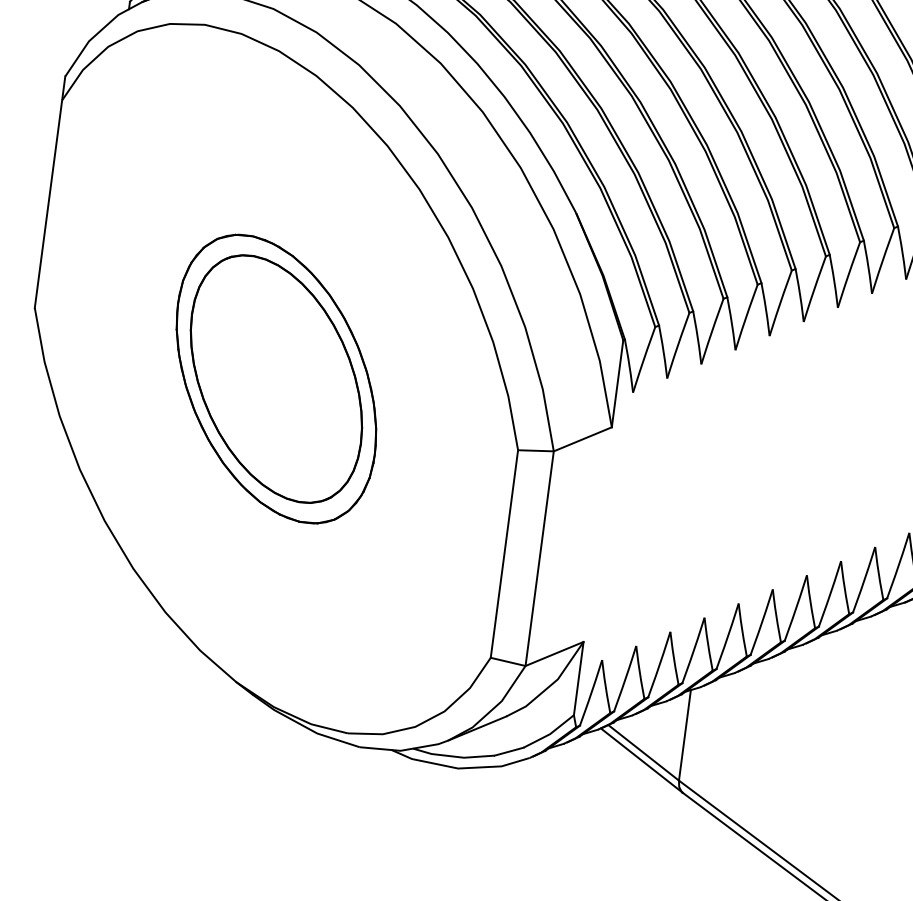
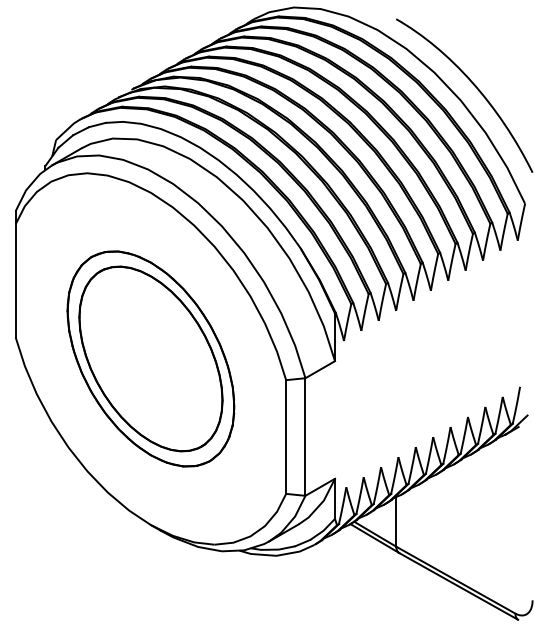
part: (275, 378) -> (150, 358), size x1.43

